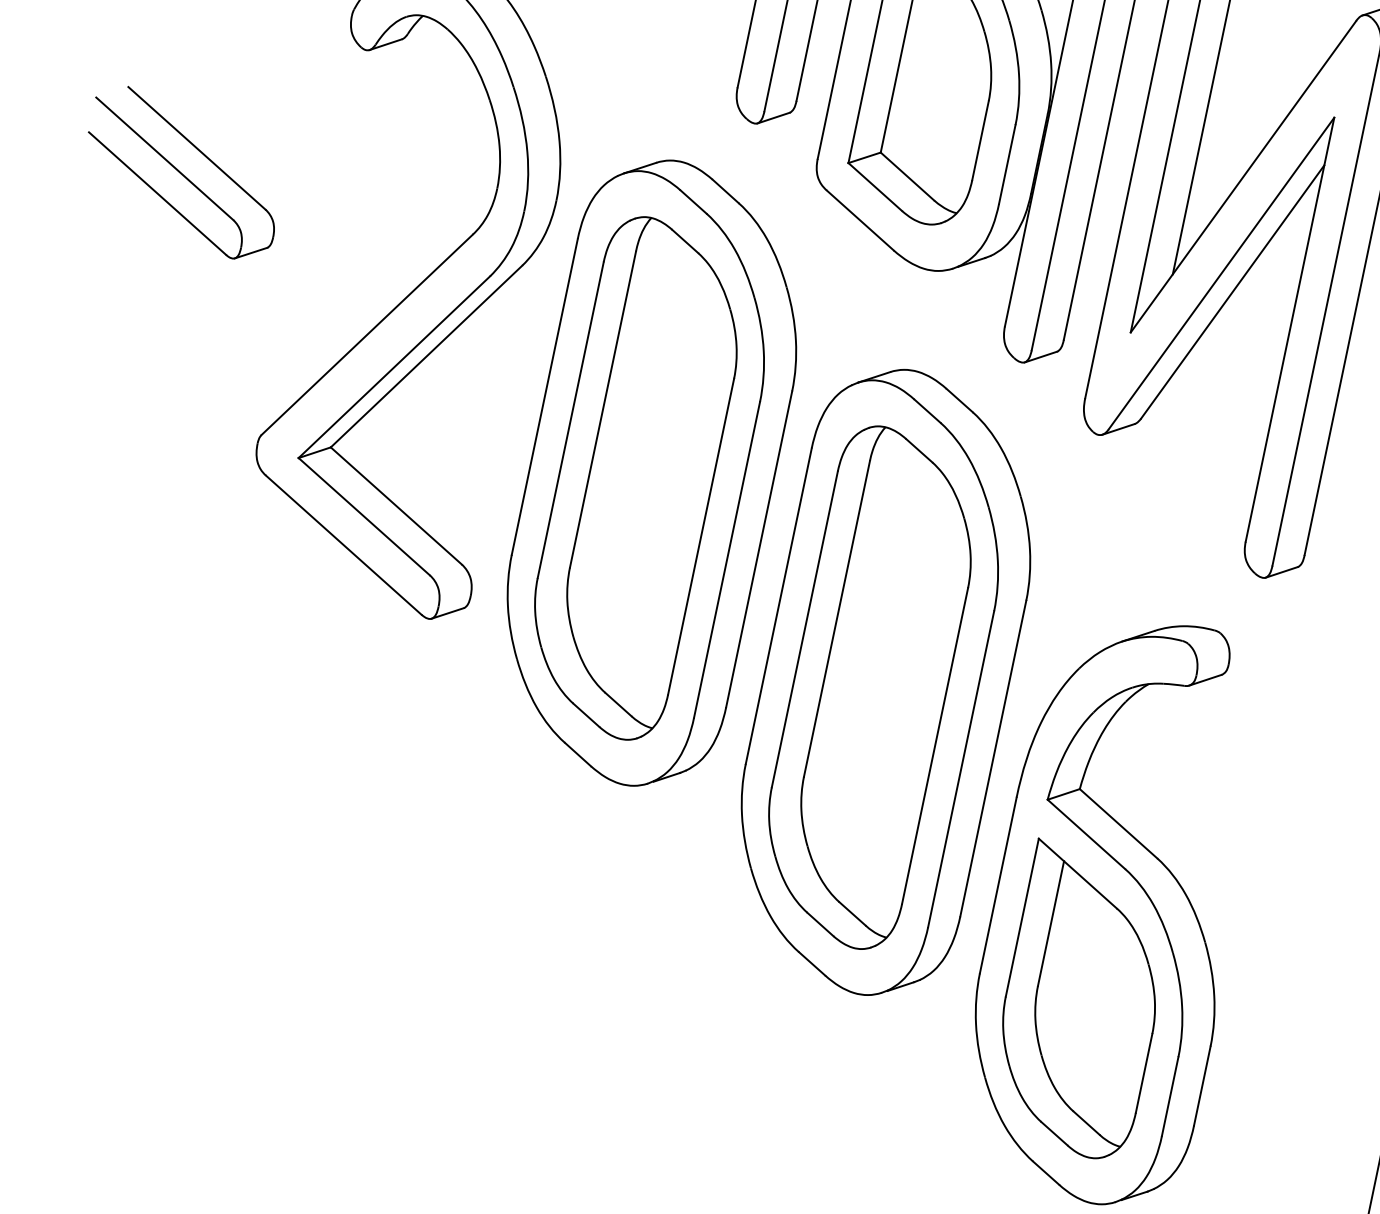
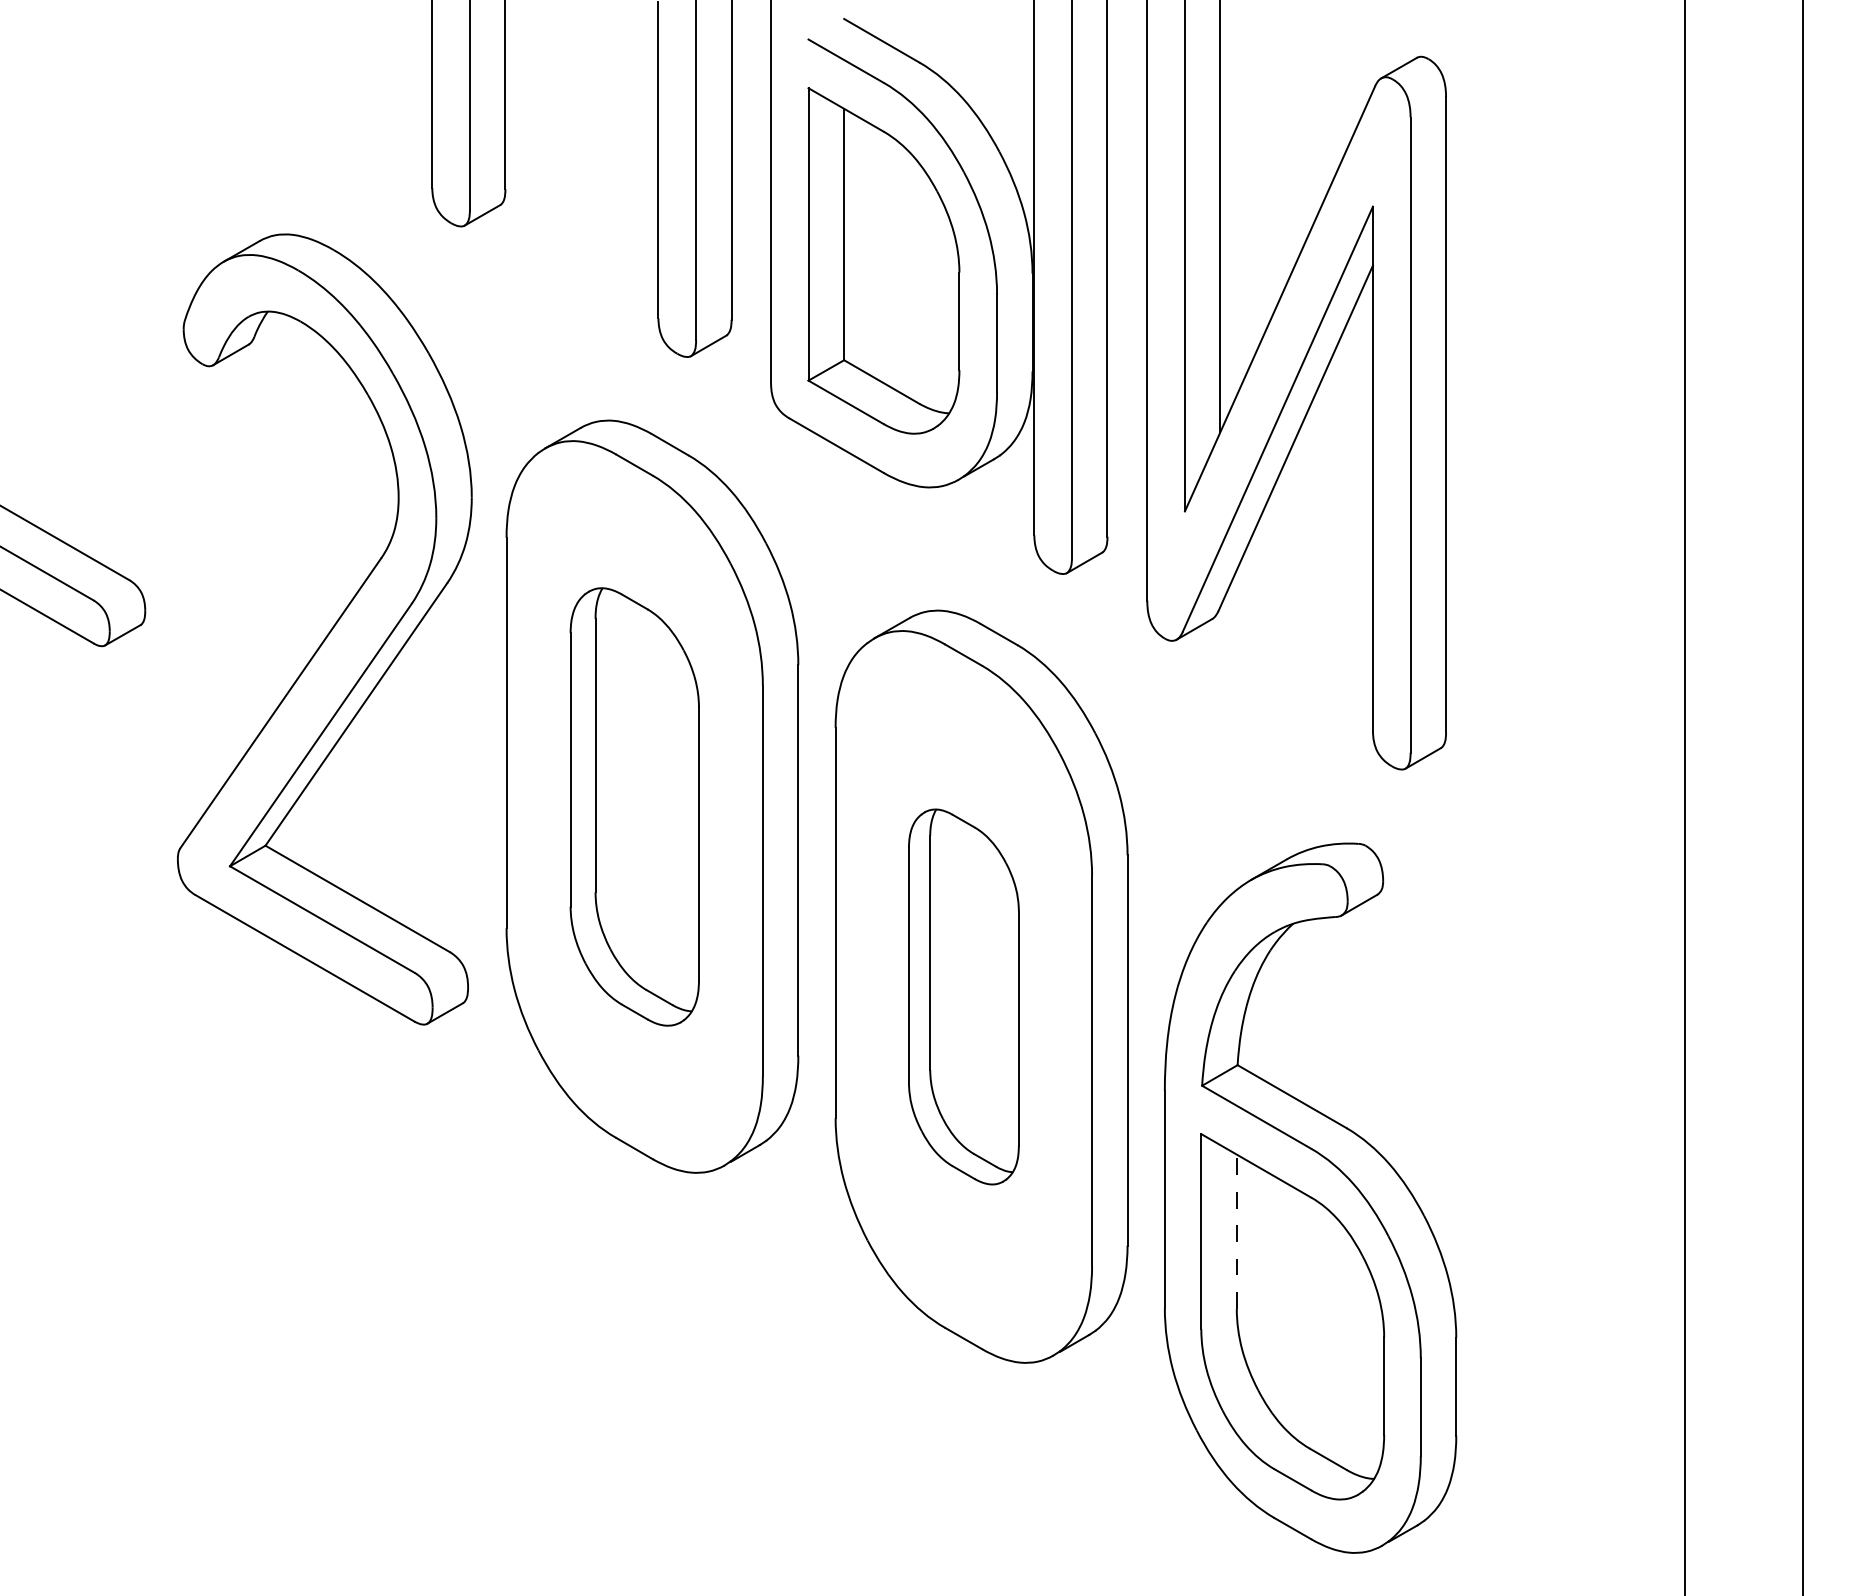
part: (635, 478) -> (634, 806), size x0.7
part: (869, 687) -> (963, 996), size x0.6
line: (1050, 923) -> (1236, 1231), solid -> dashed

